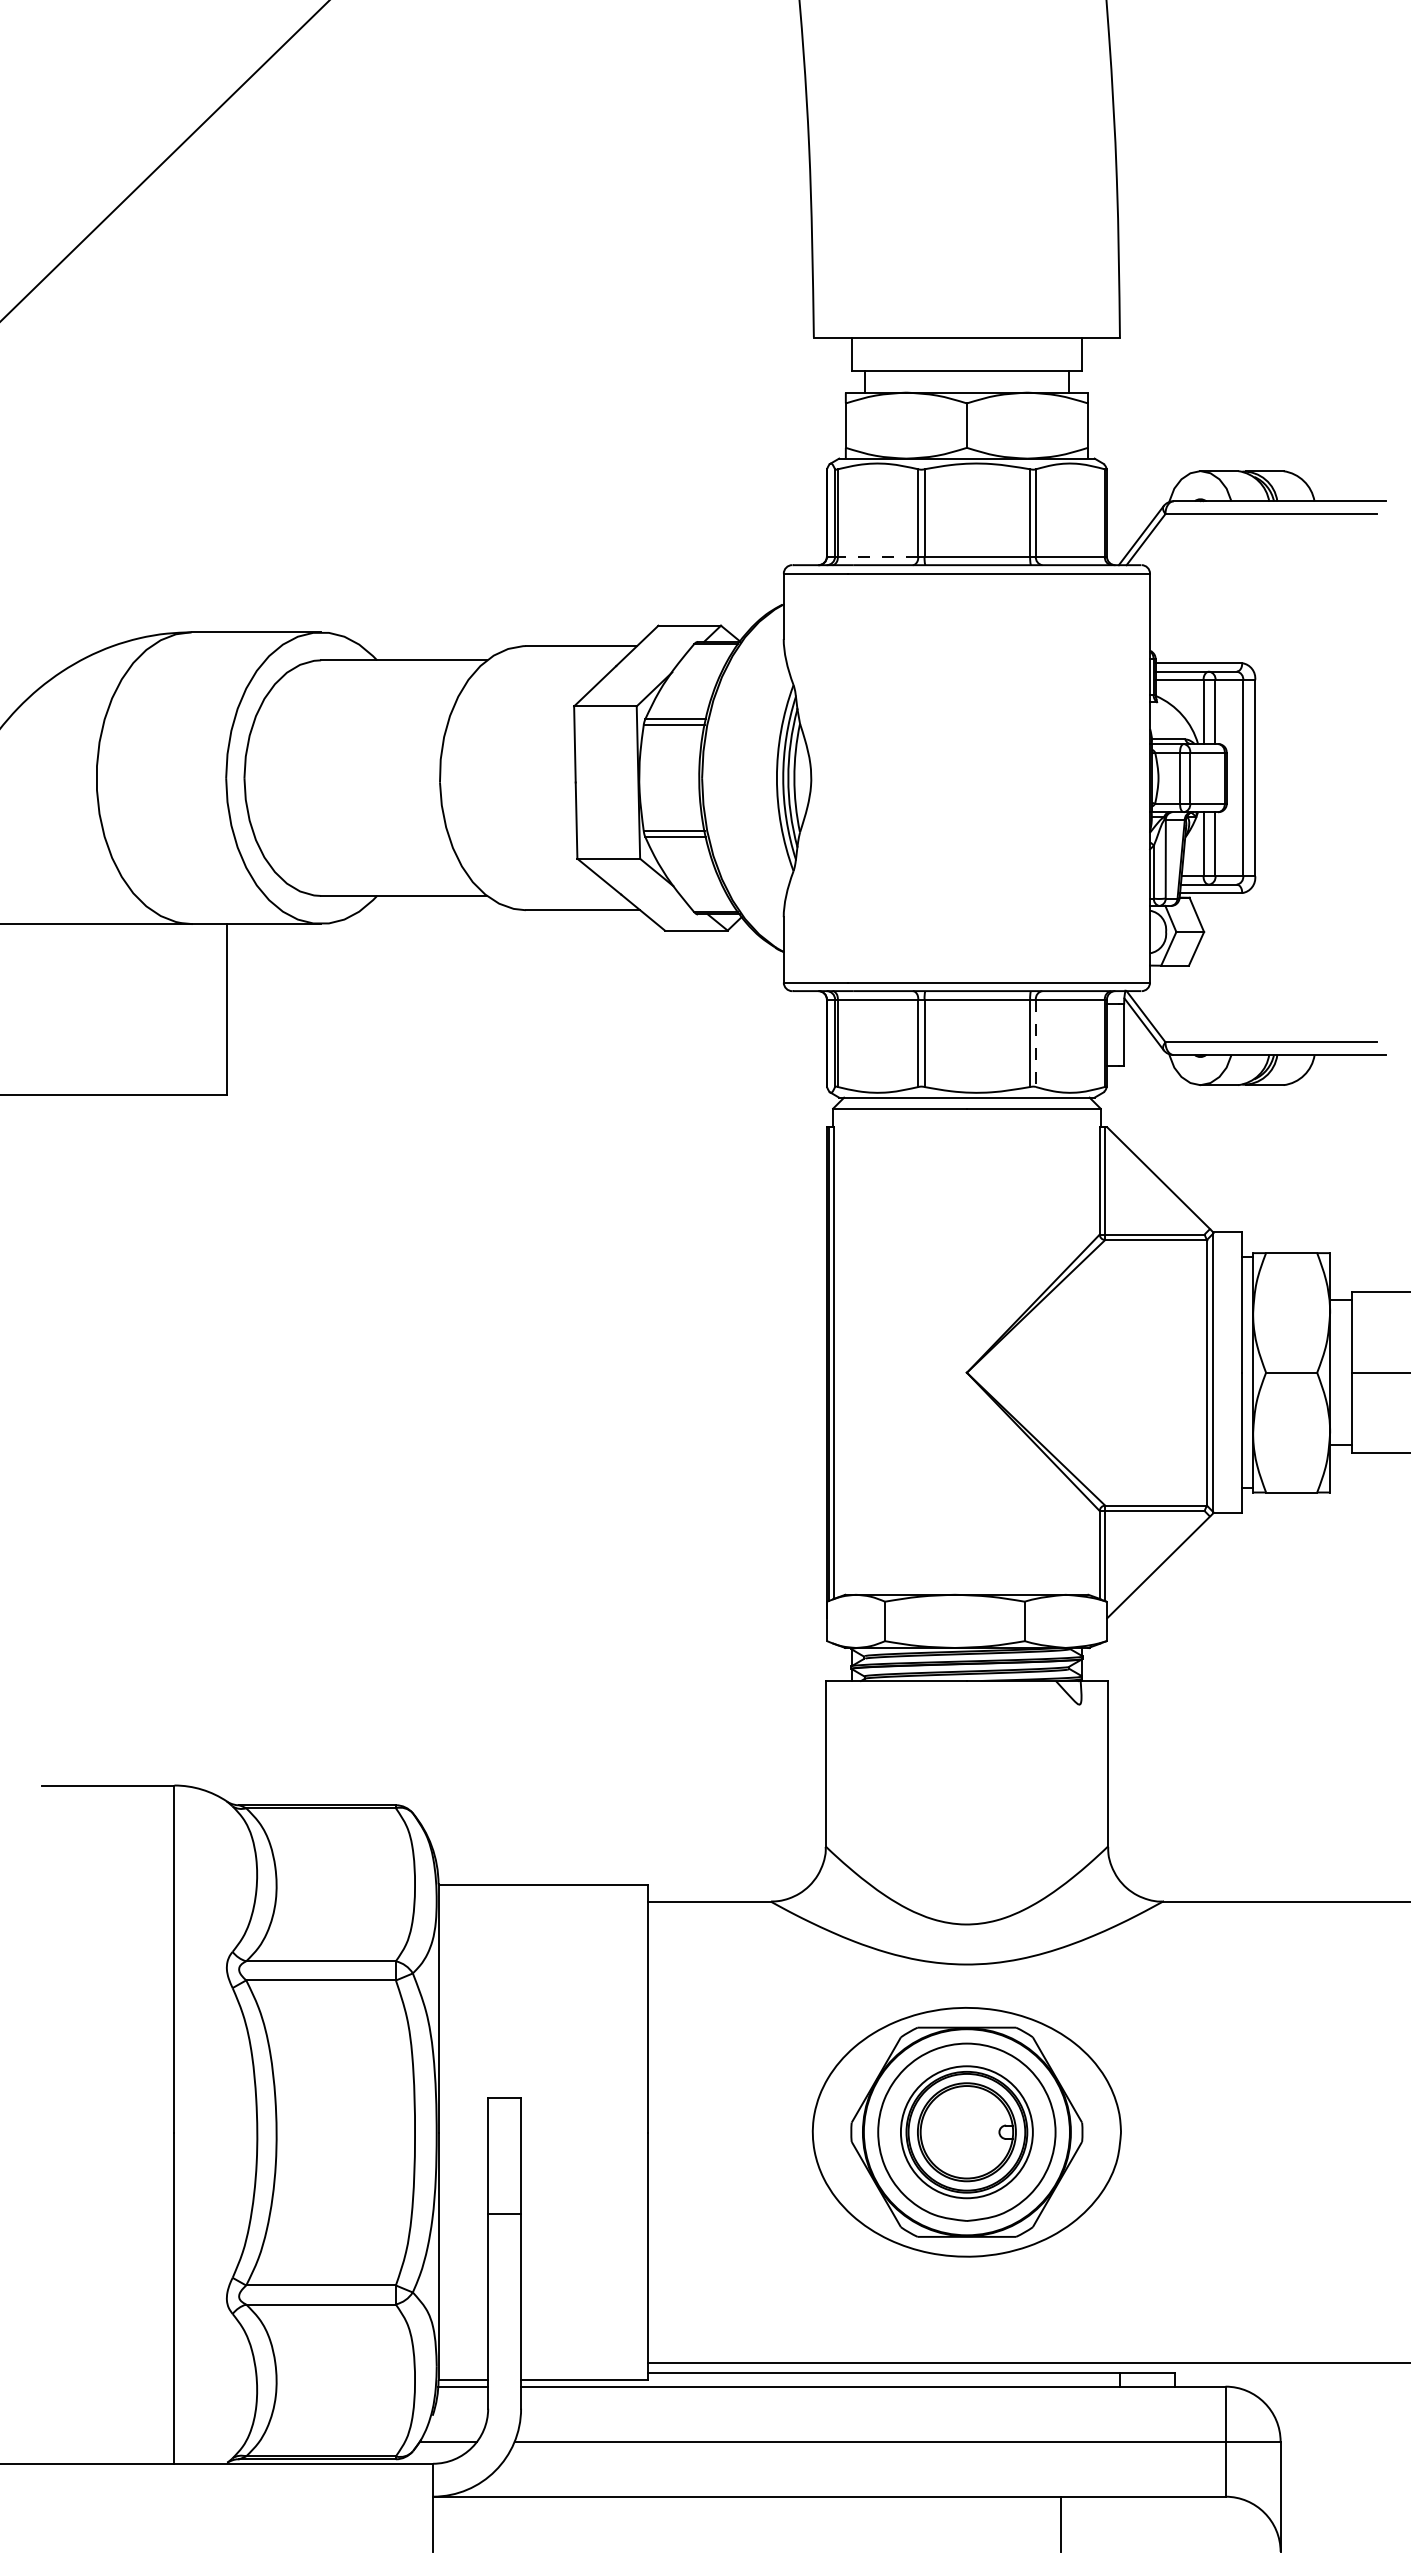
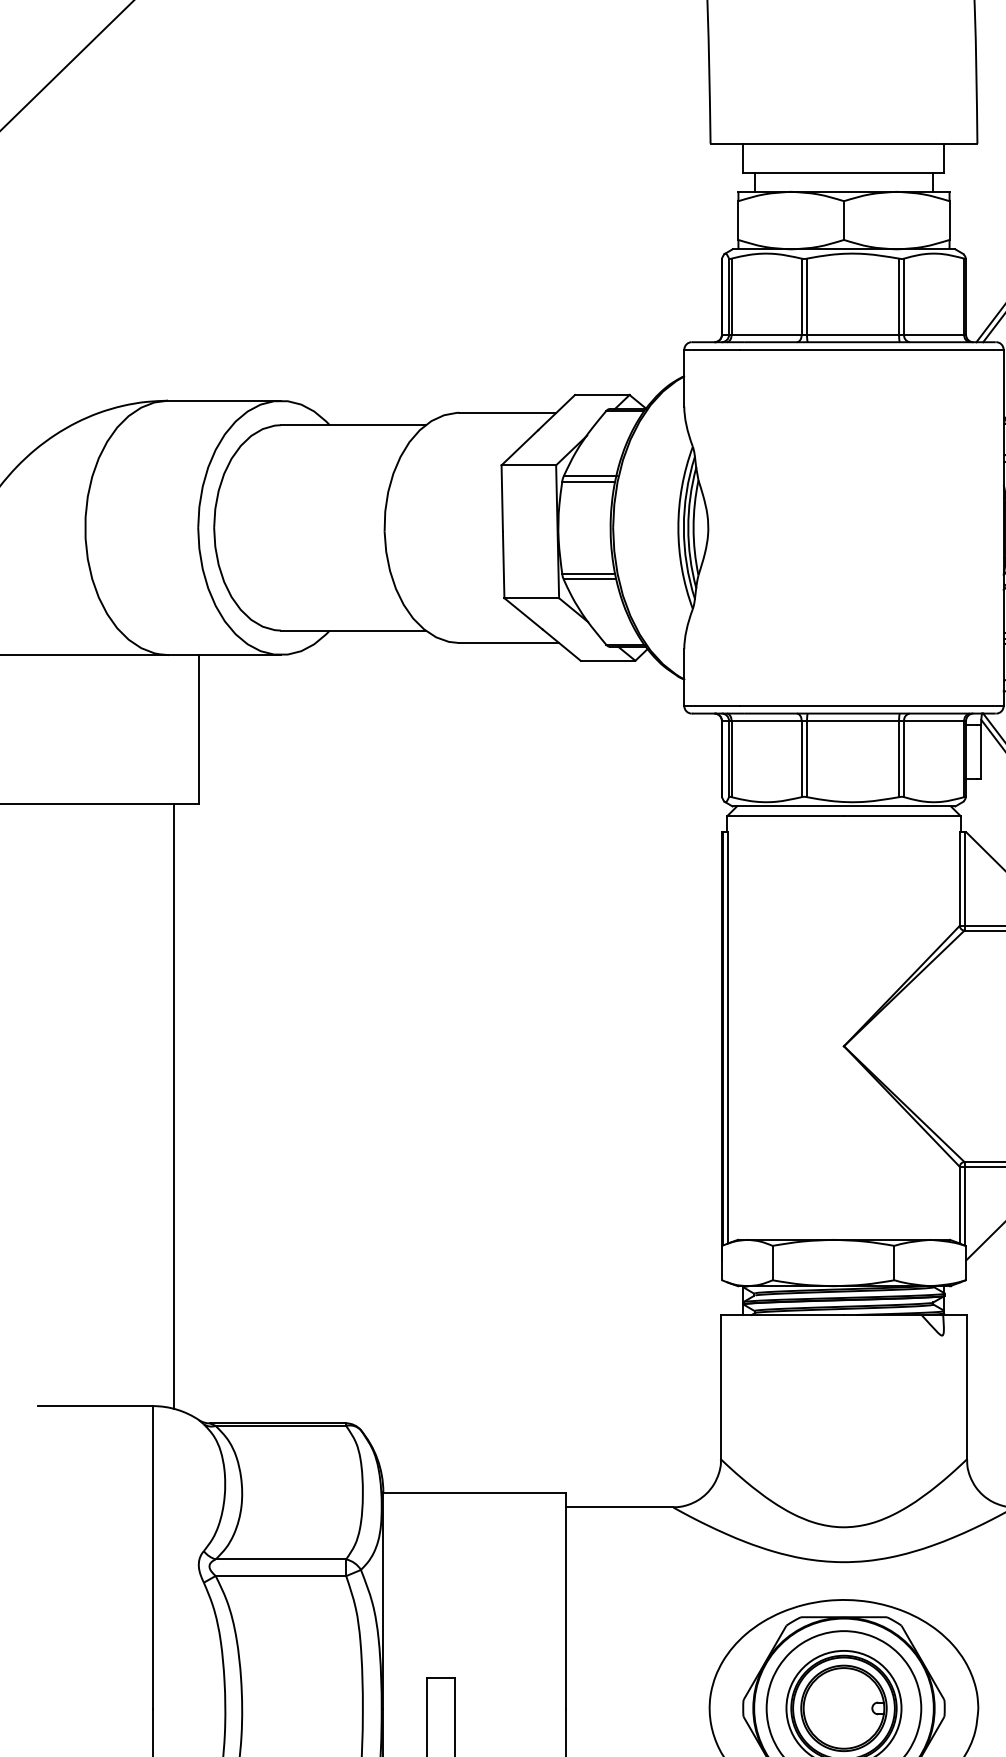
line: (877, 556) -> (766, 334), dashed -> solid
line: (1035, 1043) -> (903, 759), dashed -> solid
line: (198, 1441) -> (174, 1106), added

